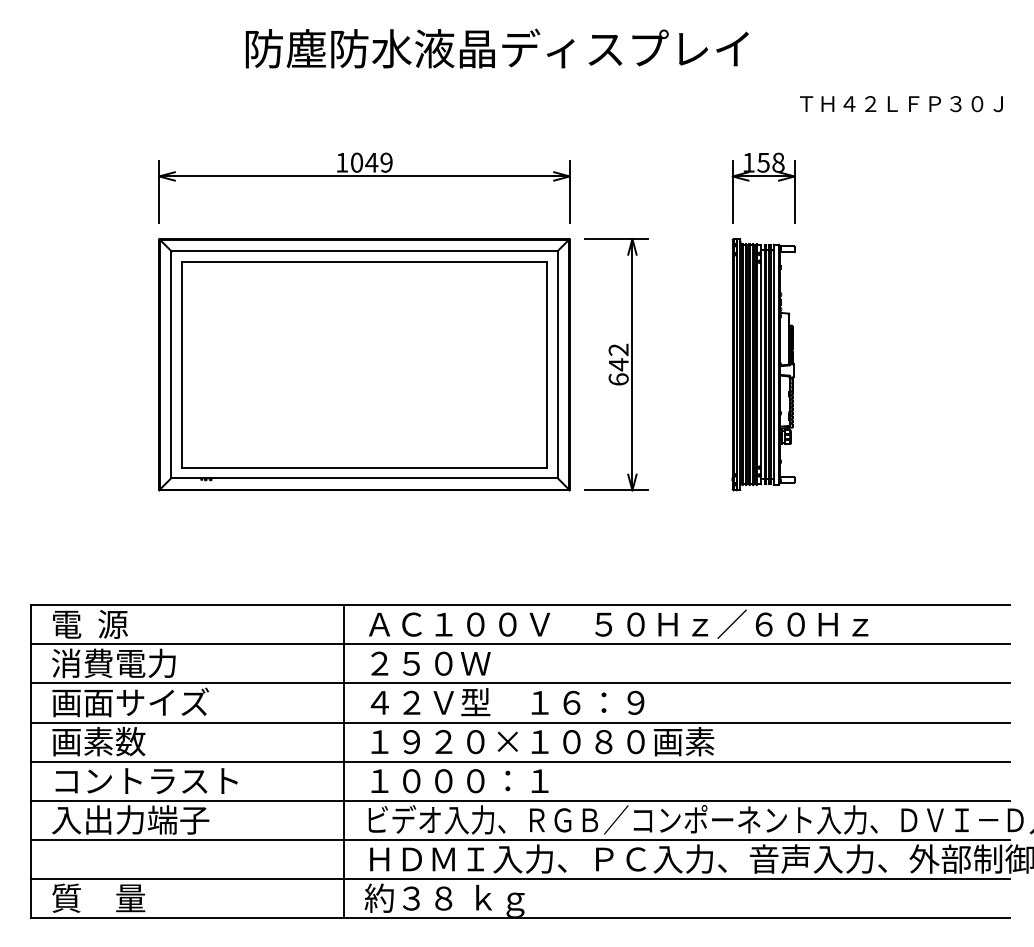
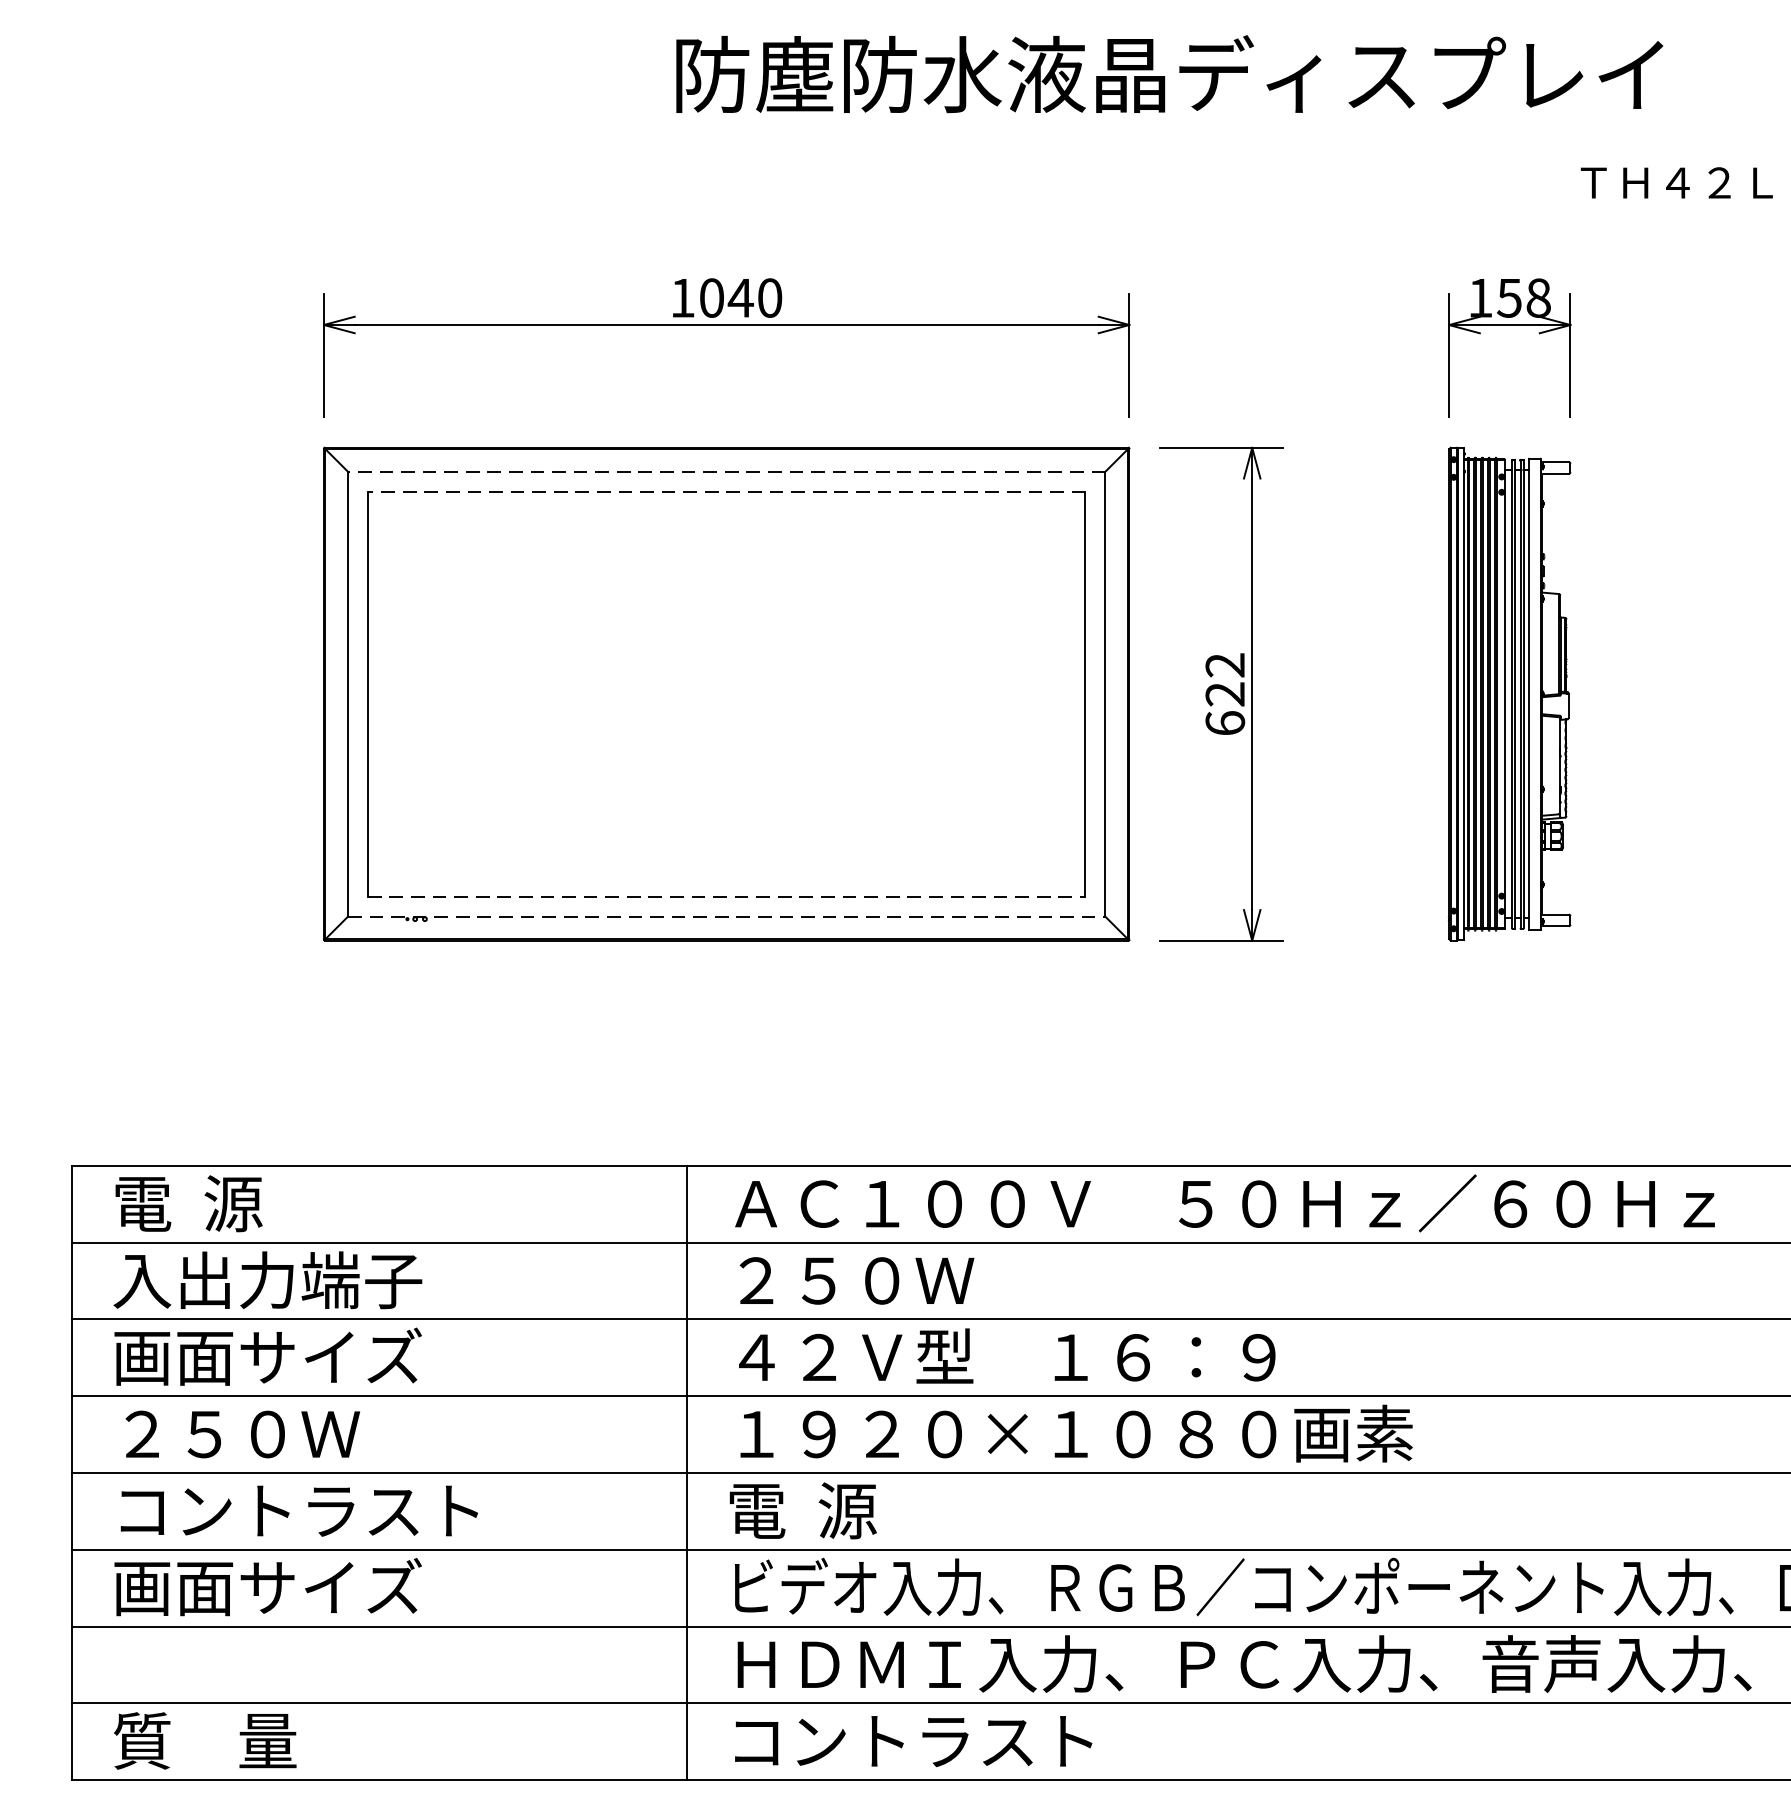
text: (496, 48) -> (1168, 74), moved
text: (386, 162) -> (769, 297), 1049 -> 1040
line: (364, 251) -> (726, 472), solid -> dashed
line: (364, 261) -> (726, 491), solid -> dashed
text: (618, 364) -> (1224, 693), 642 -> 622
line: (364, 467) -> (726, 895), solid -> dashed
line: (365, 478) -> (728, 917), solid -> dashed
text: (130, 663) -> (267, 1280), 消費電力 -> 入出力端子
text: (114, 741) -> (236, 1433), 画素数 -> ２５０Ｗ
text: (457, 780) -> (909, 1509), １０００：１ -> 電  源
text: (130, 819) -> (267, 1586), 入出力端子 -> 画面サイズ
text: (457, 899) -> (909, 1743), 約３８ ｋｇ -> コントラスト

